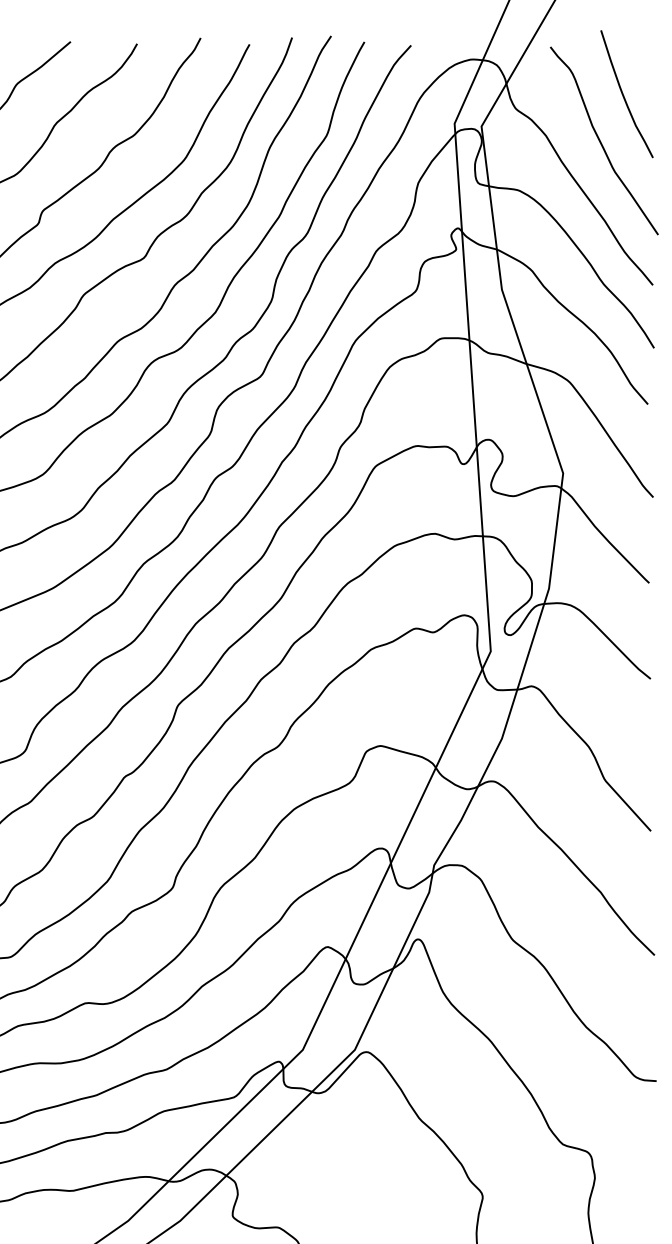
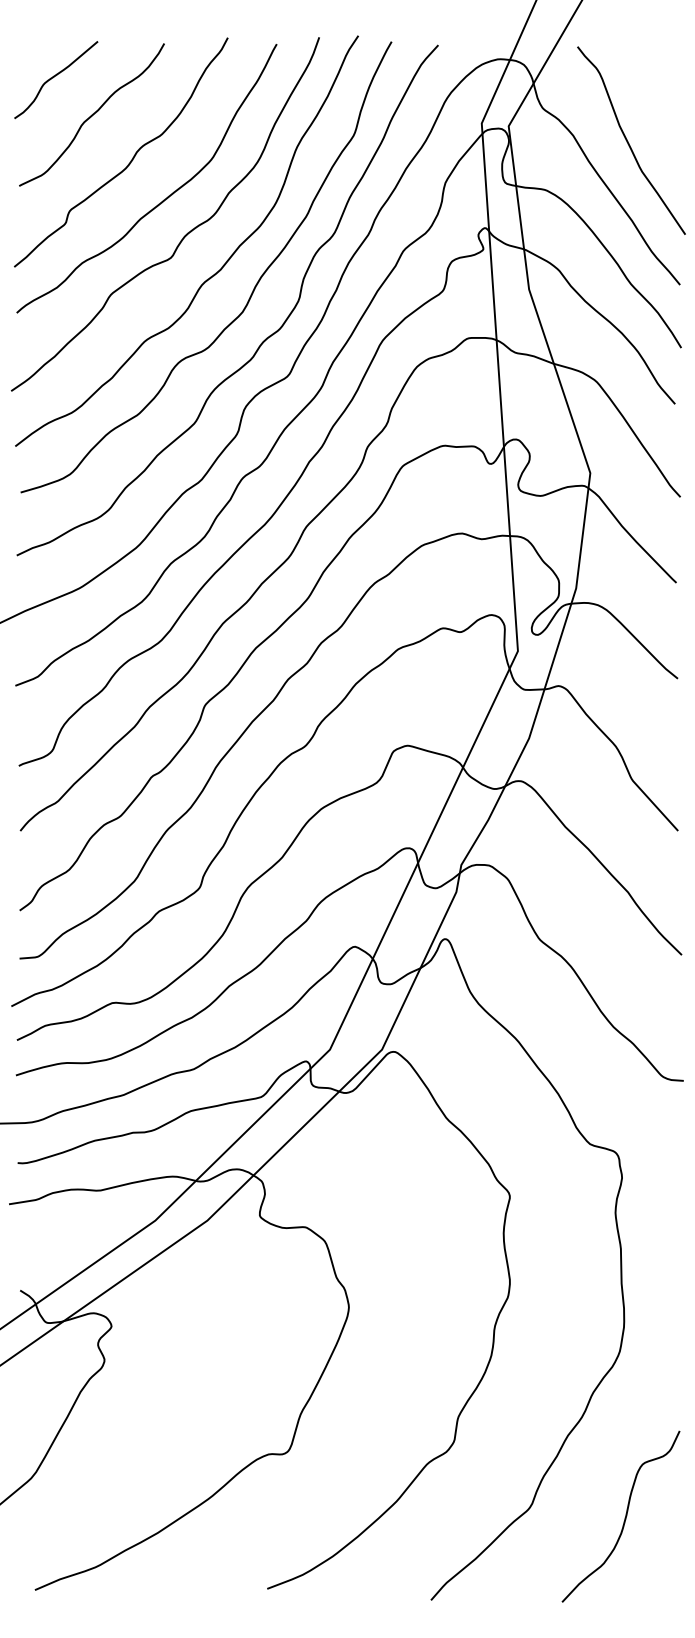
curve: (624, 95) -> (651, 95), removed

